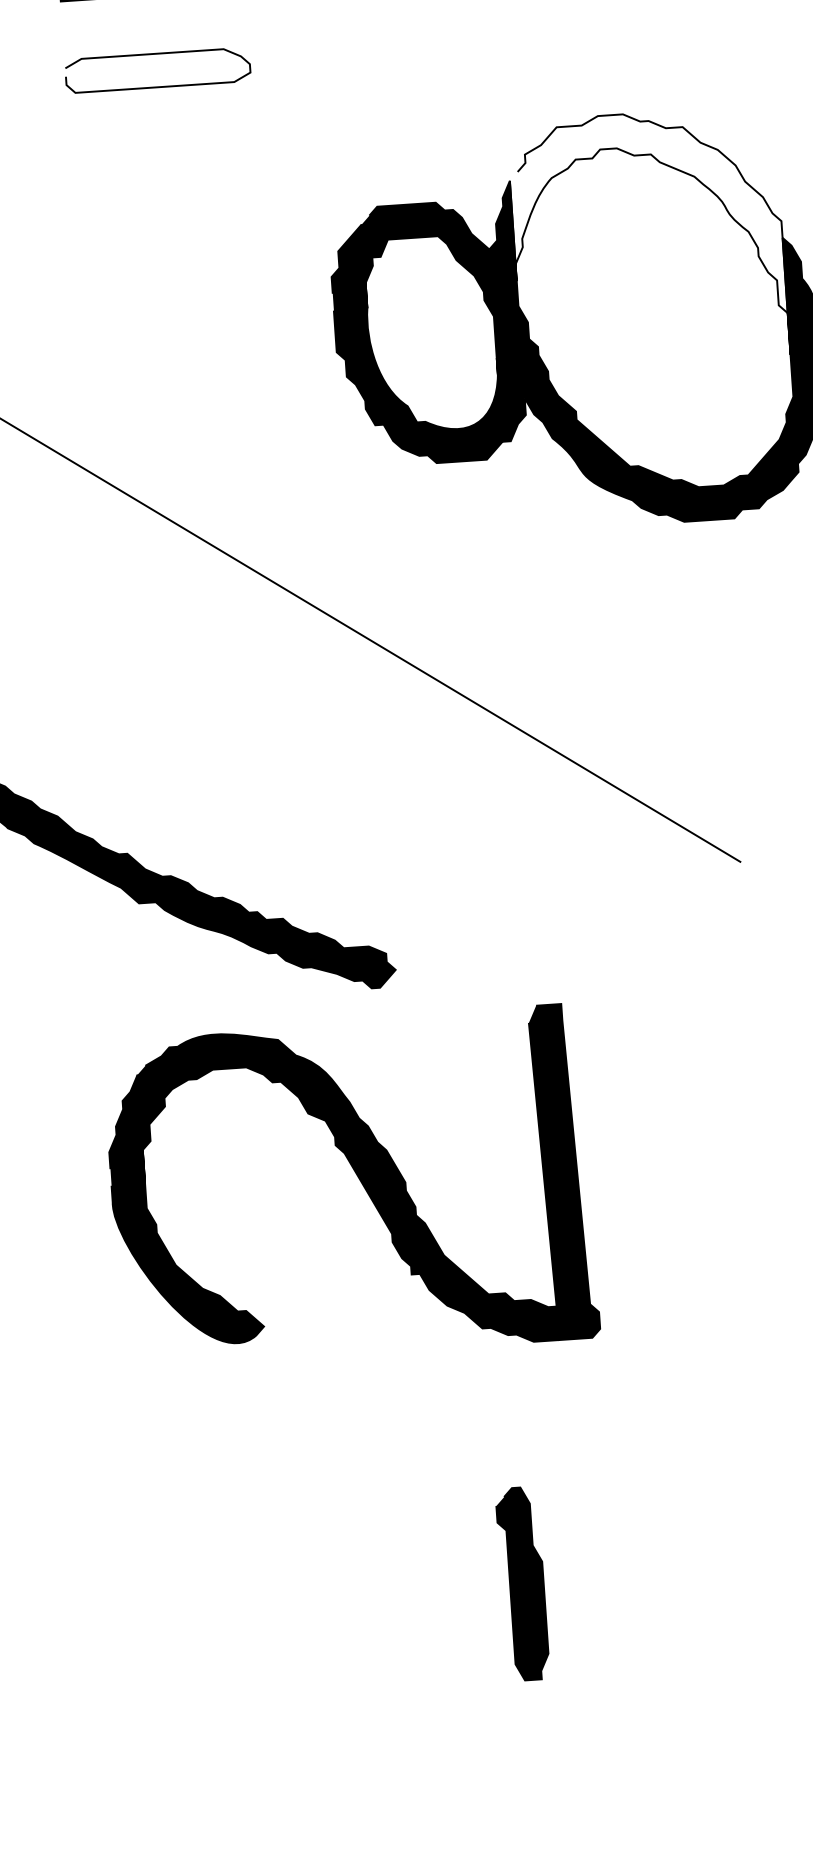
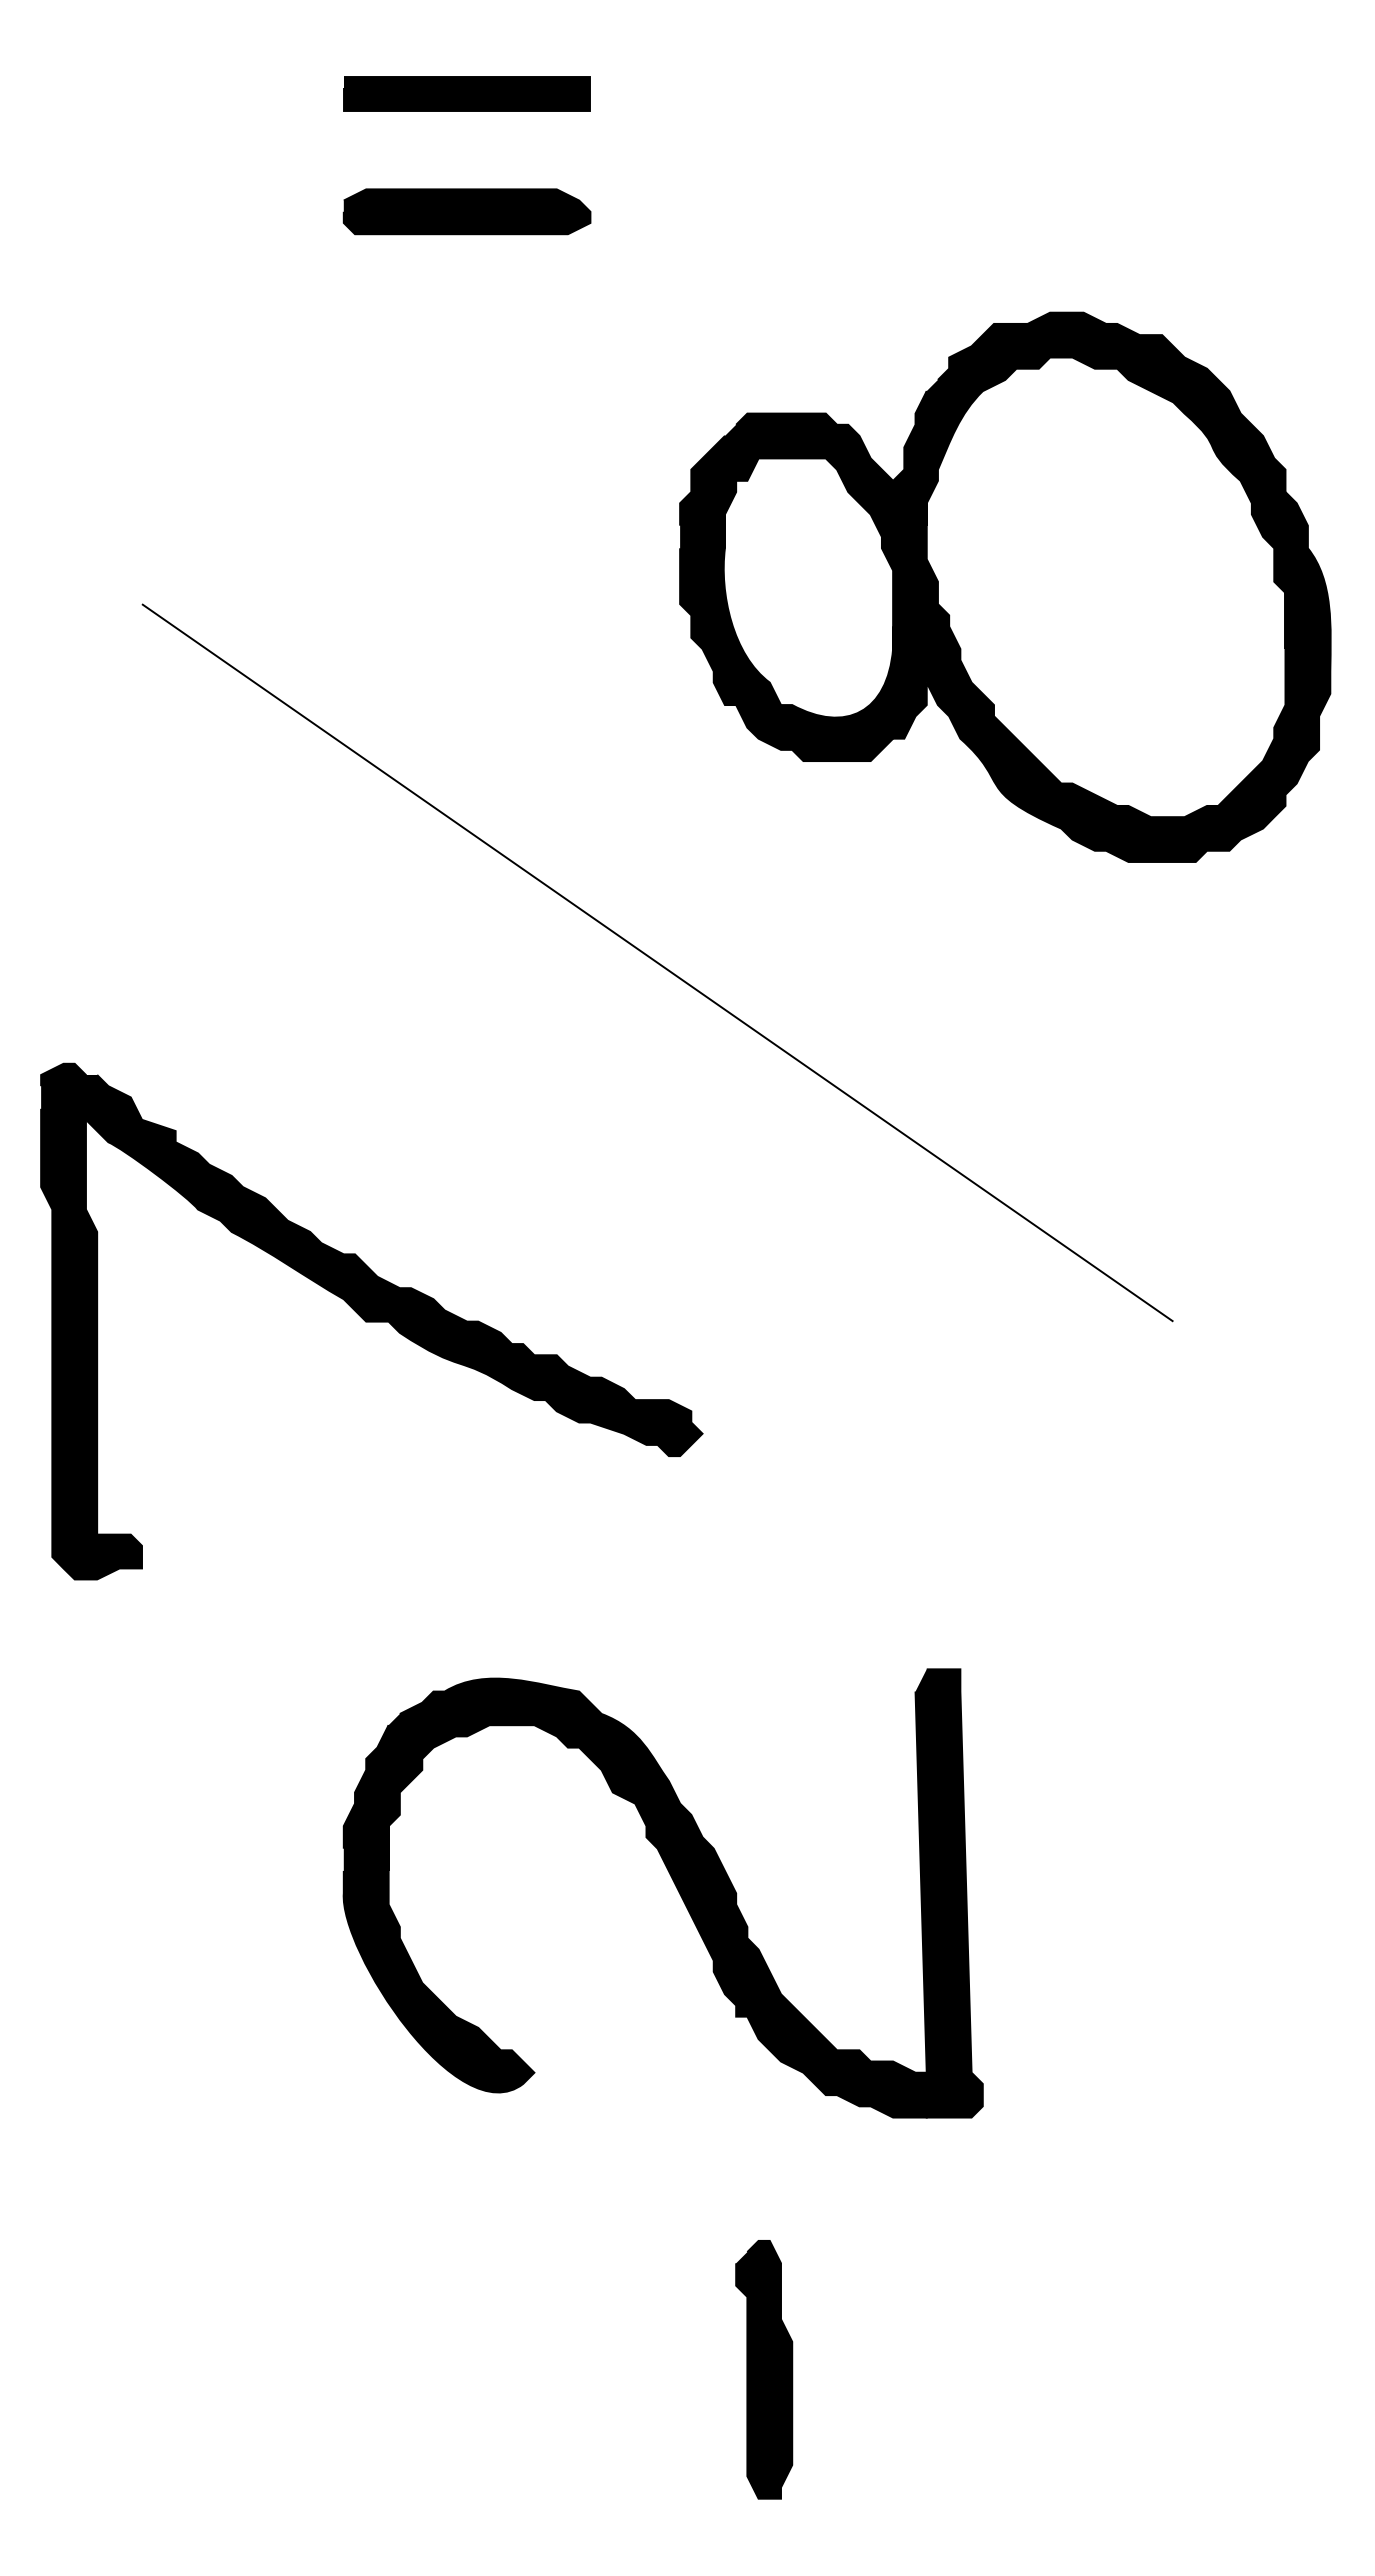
fill: (157, 70) -> (466, 211), added
fill: (647, 238) -> (1105, 480), added
part: (359, 1180) -> (675, 1886), moved
part: (522, 1583) -> (764, 2369), moved

